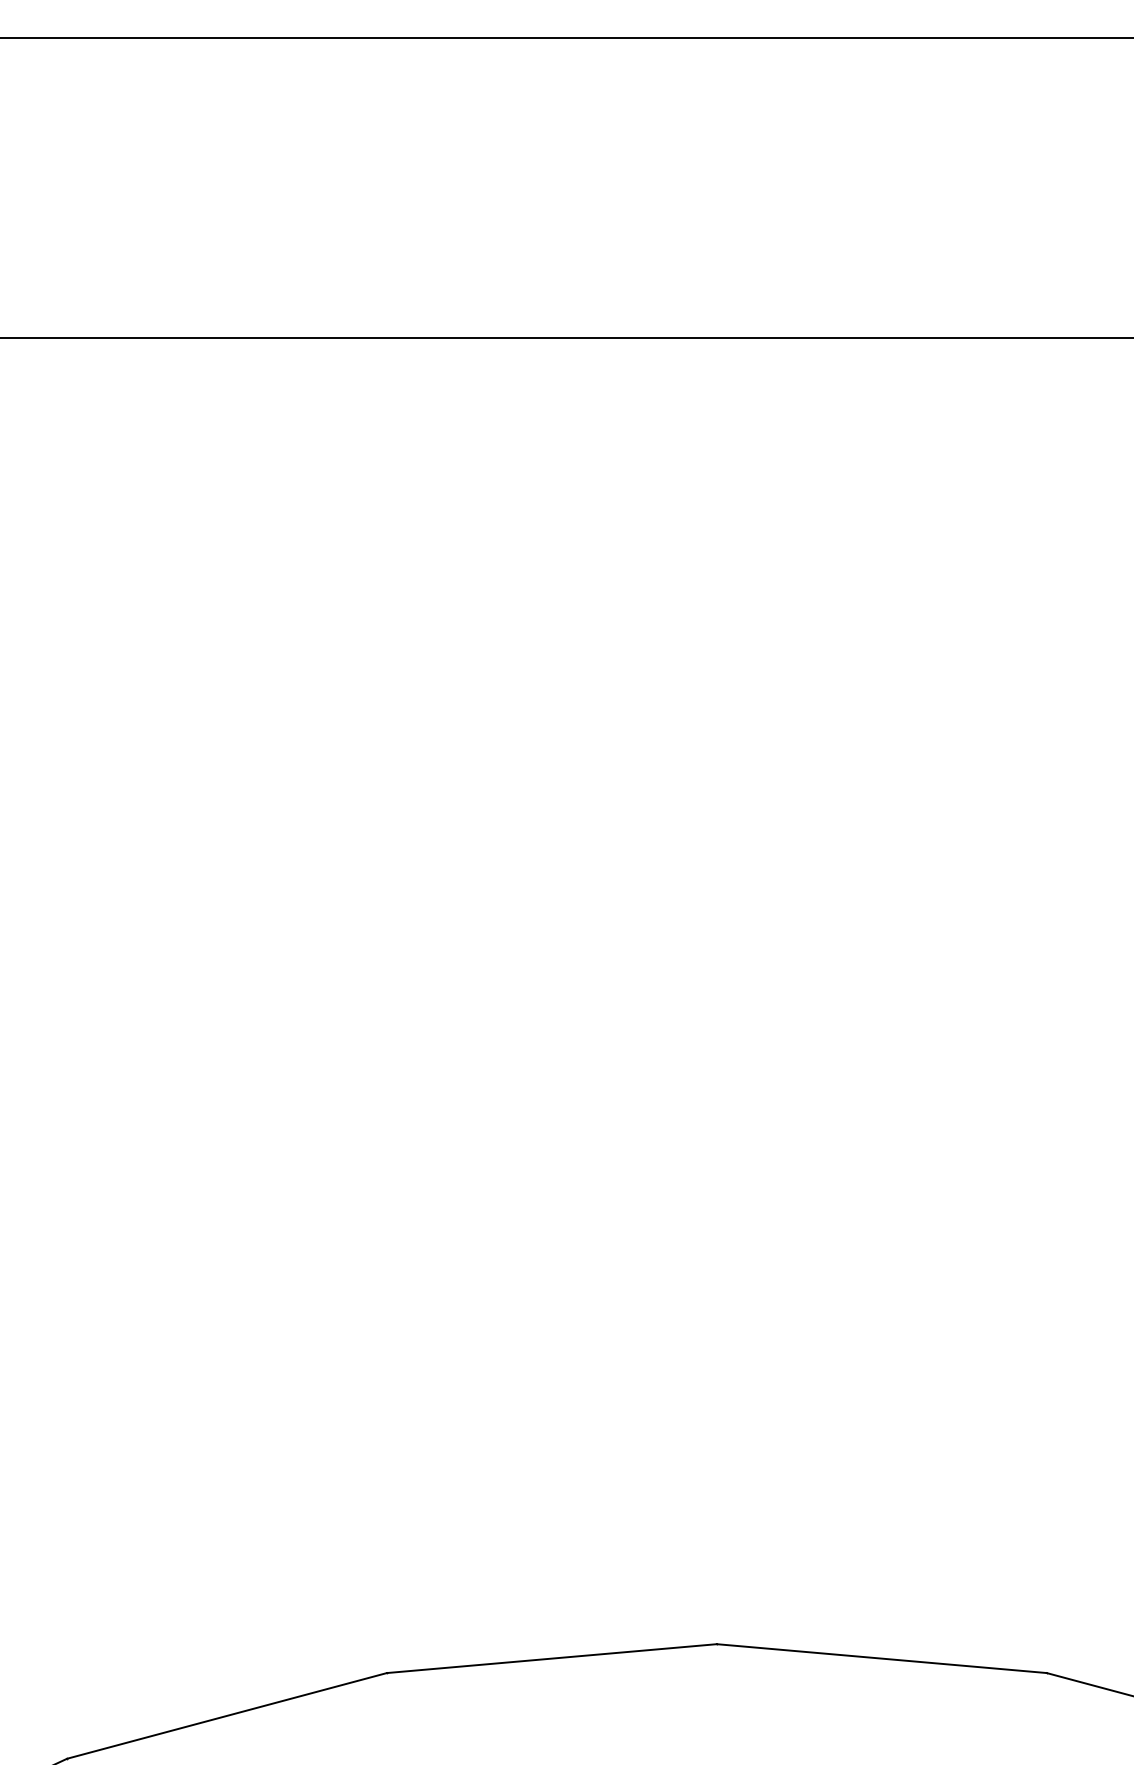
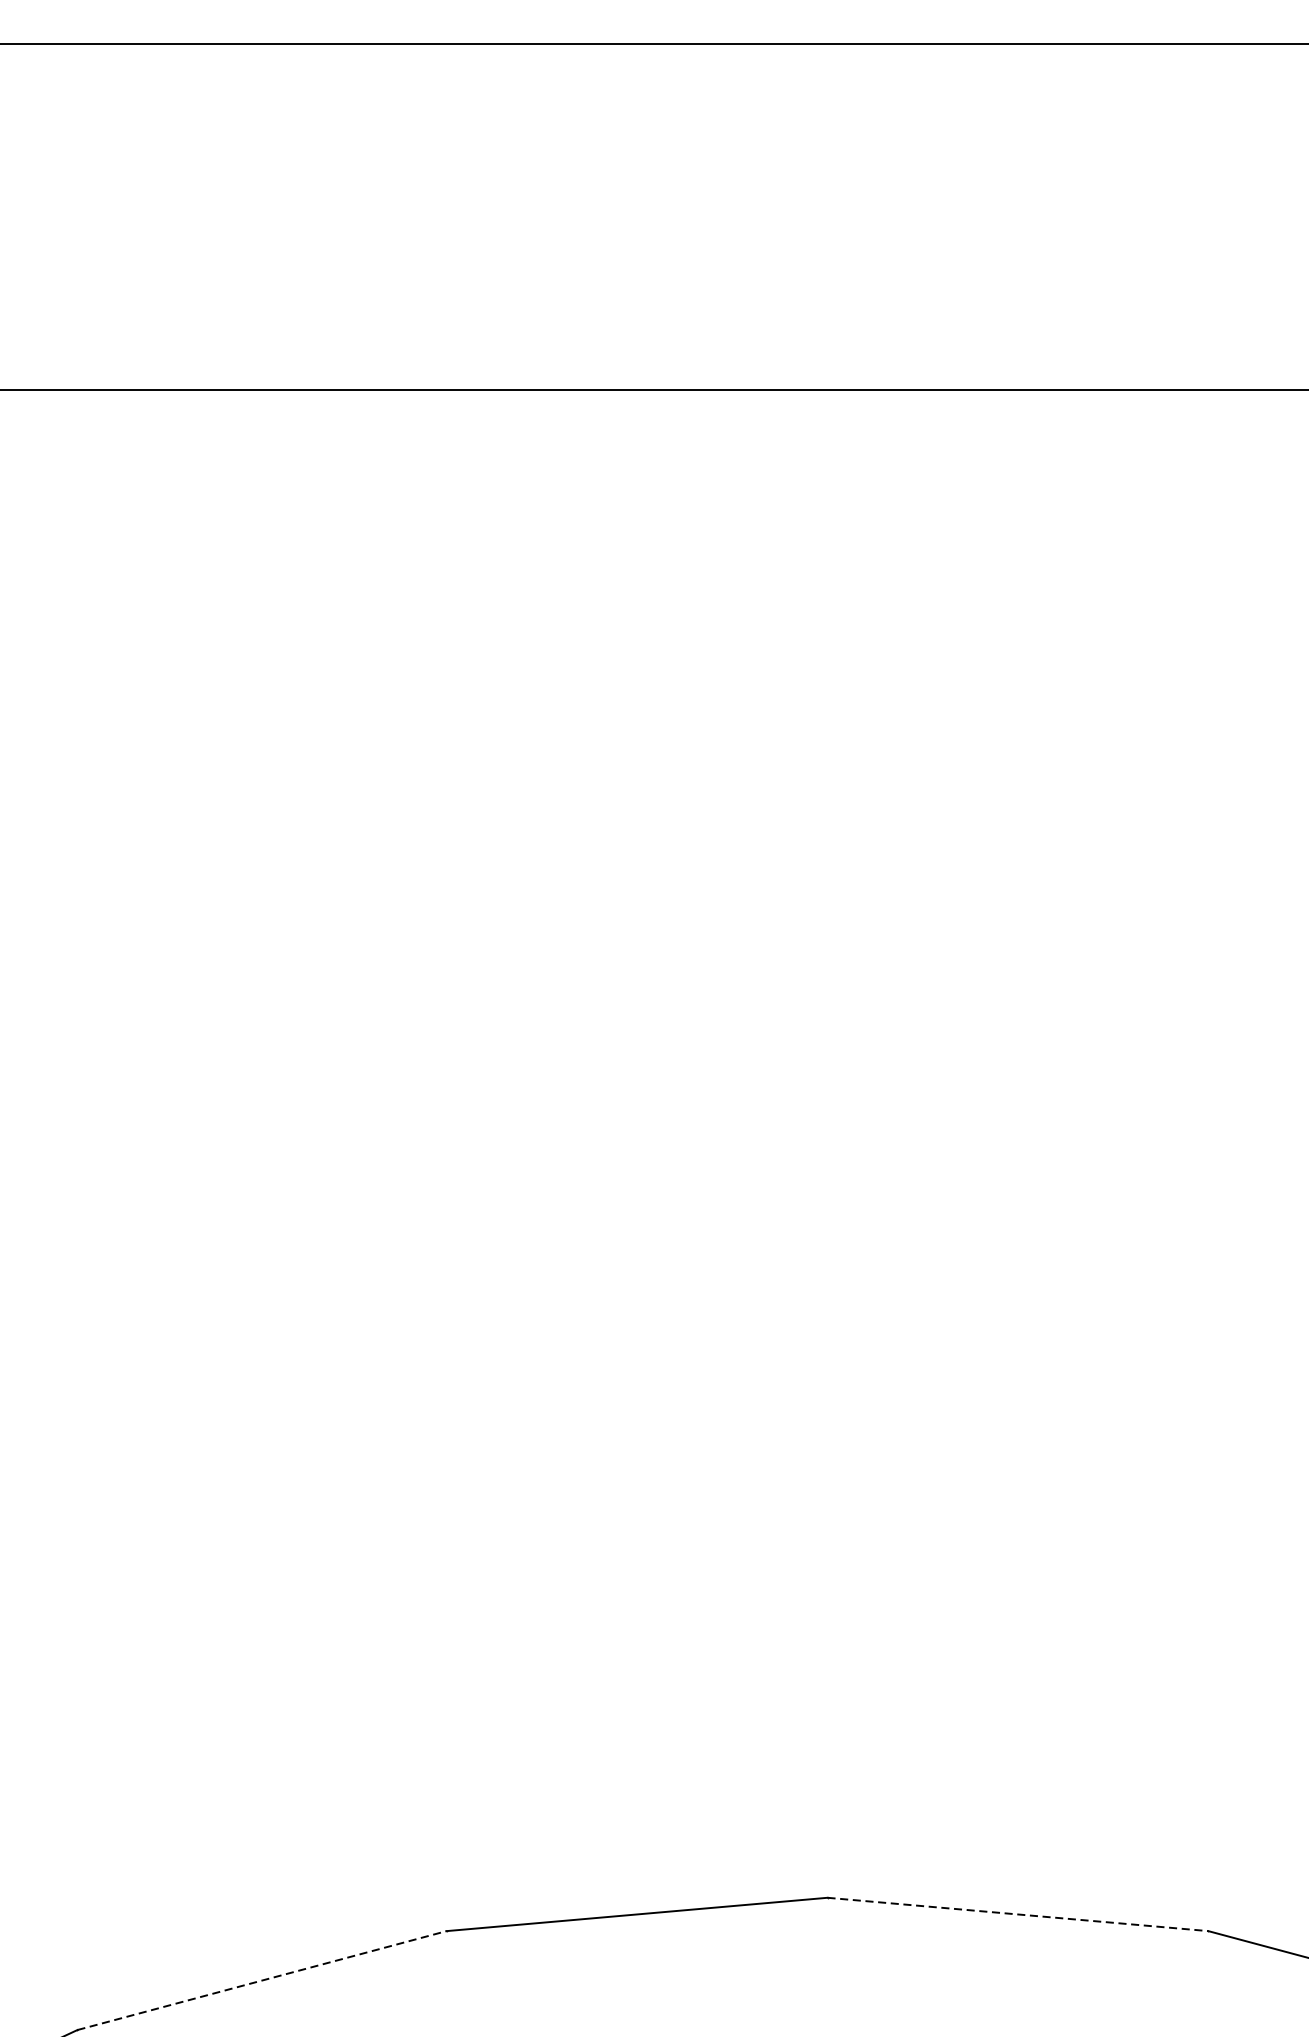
line: (881, 1658) -> (1017, 1914), solid -> dashed
line: (227, 1715) -> (262, 1980), solid -> dashed

